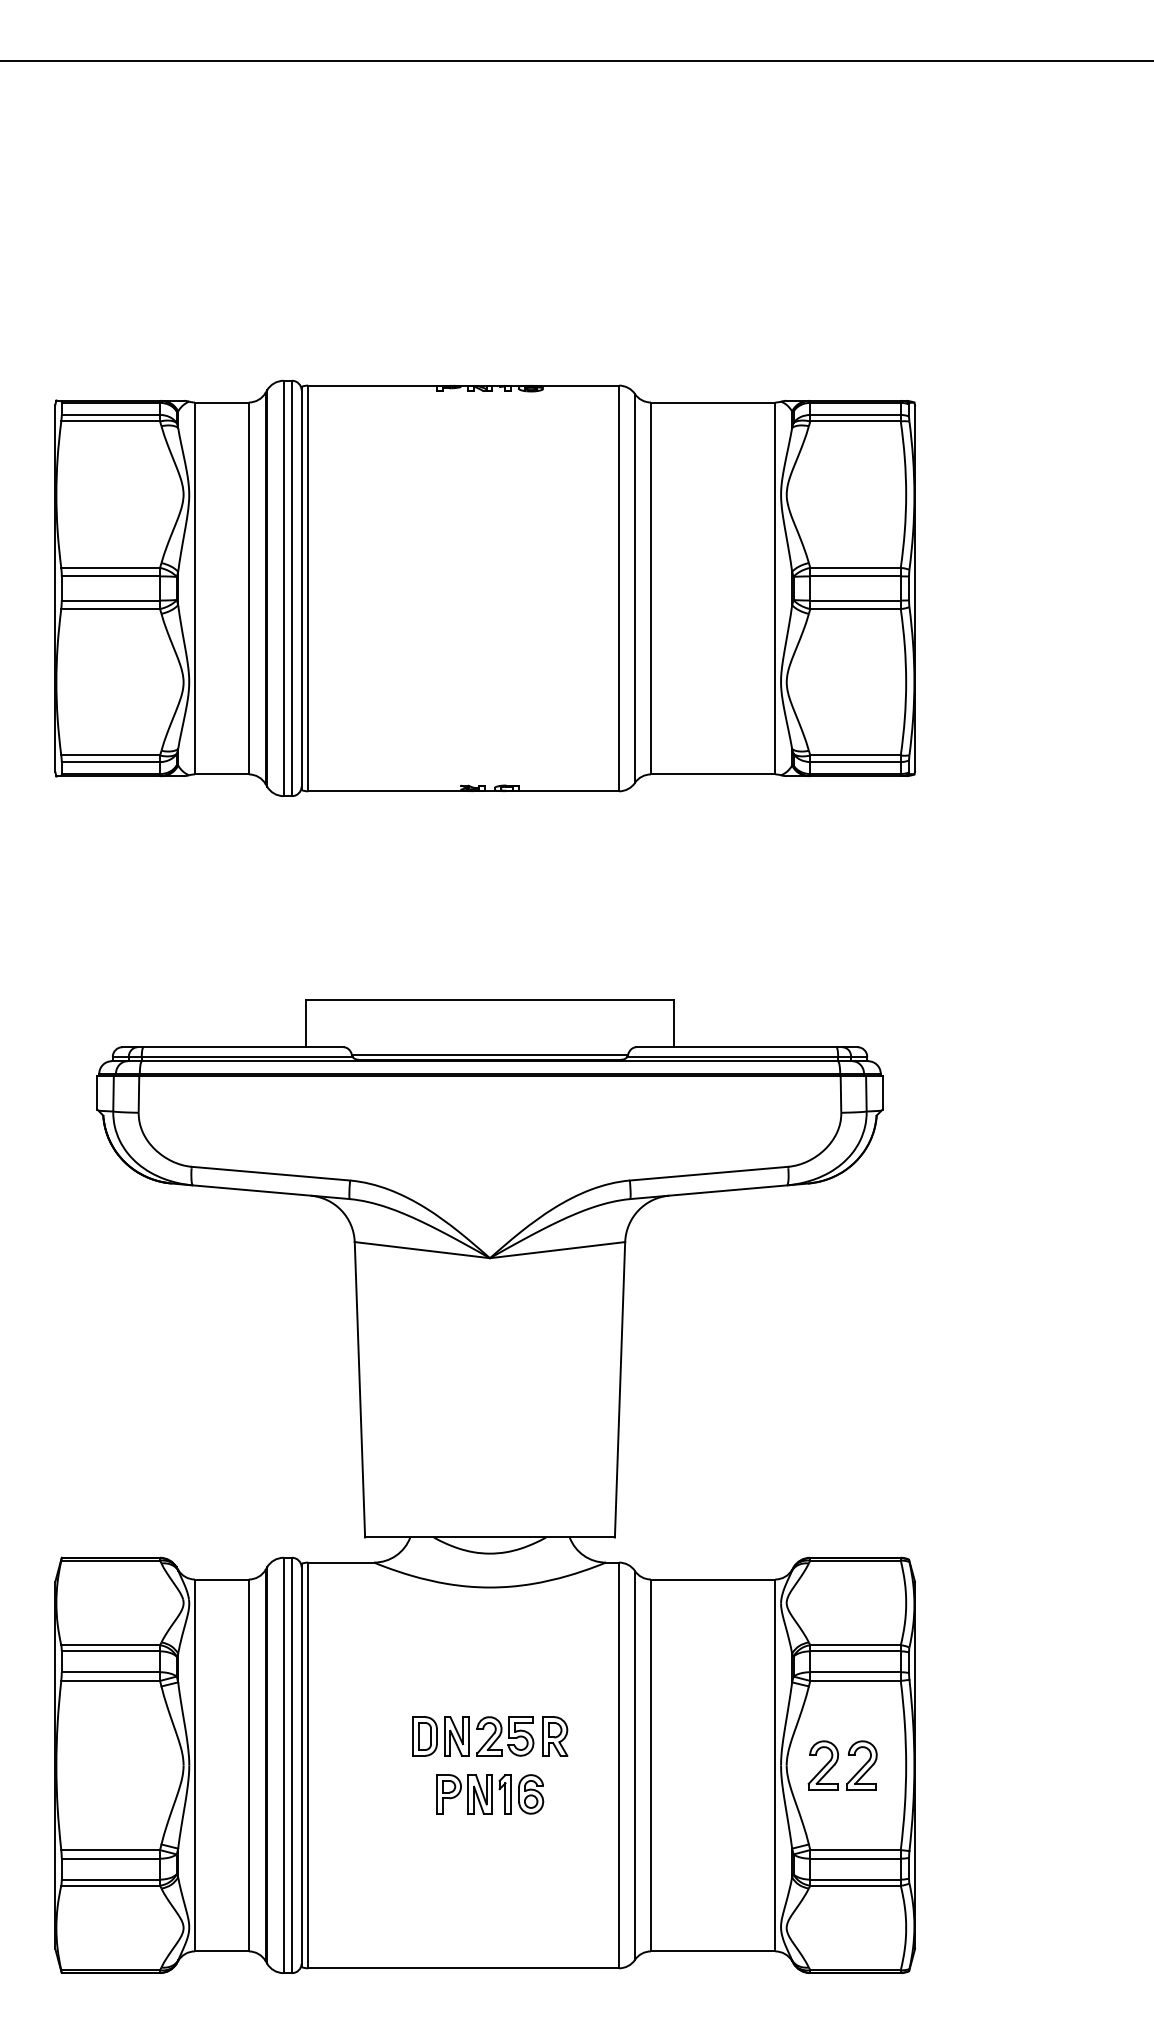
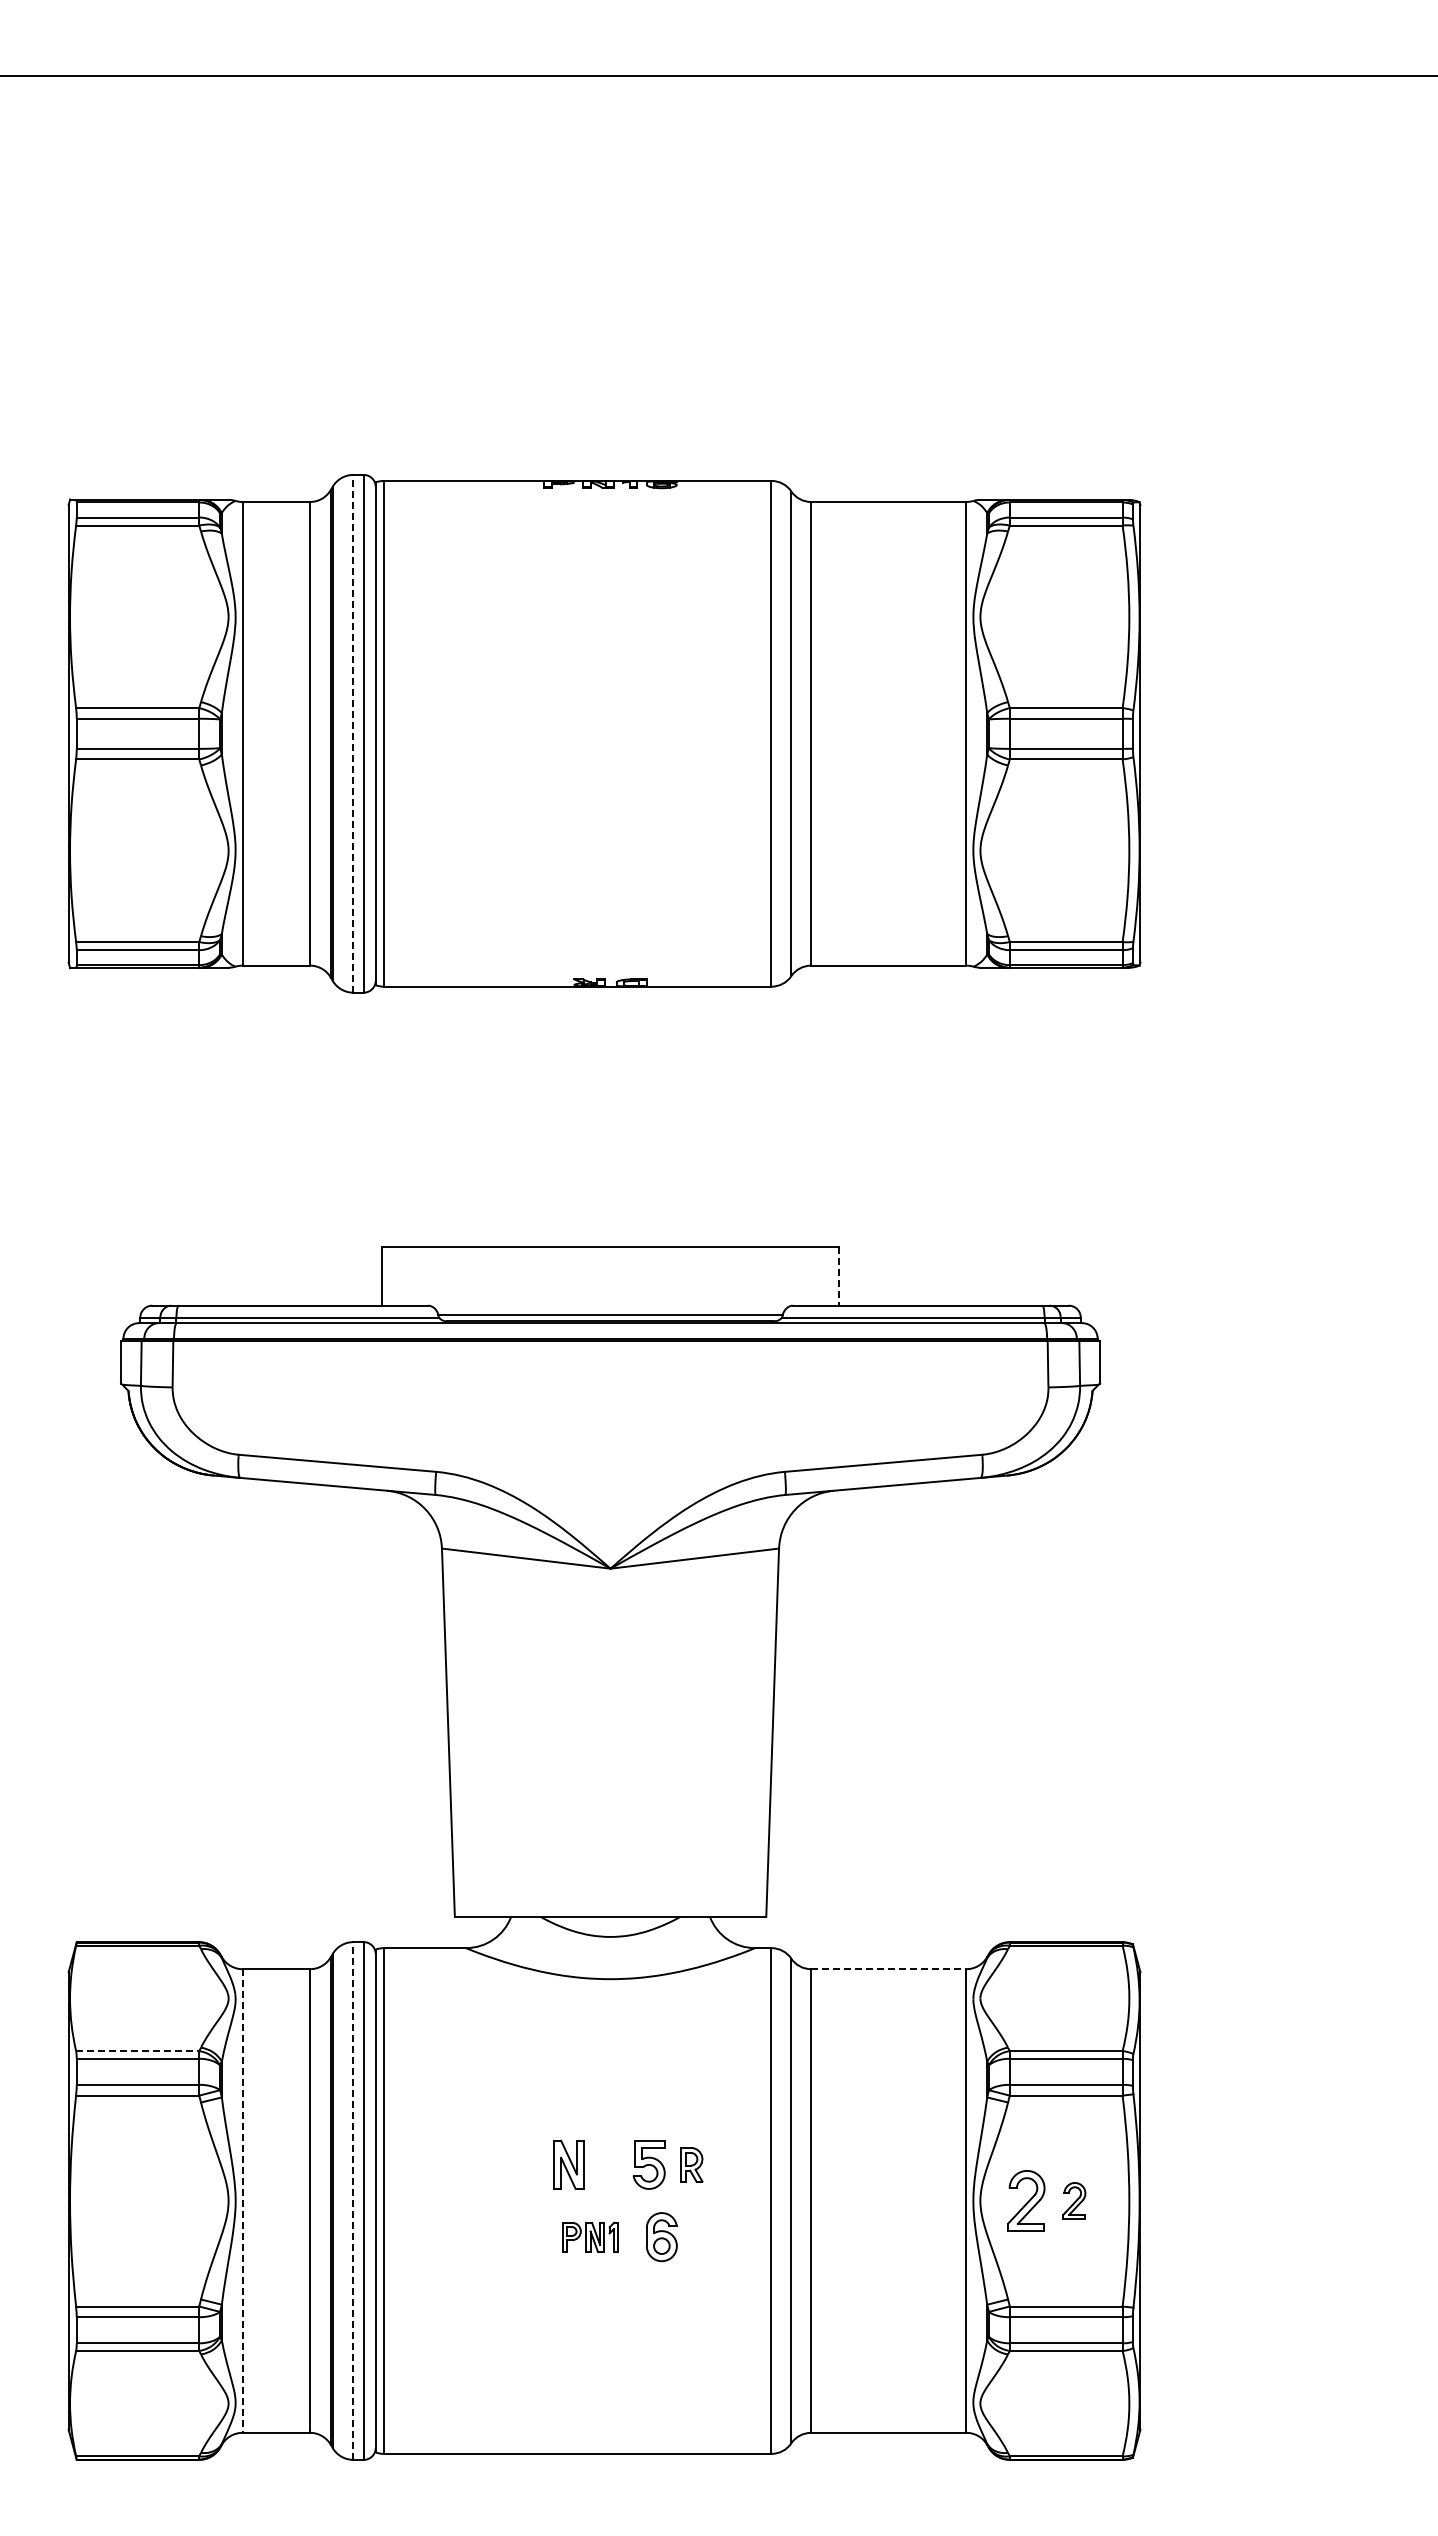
line: (283, 588) -> (353, 733), solid -> dashed
line: (673, 1023) -> (839, 1276), solid -> dashed
line: (712, 1579) -> (888, 1969), solid -> dashed
line: (110, 1645) -> (137, 2051), solid -> dashed
part: (424, 1736) -> (529, 2164), removed
part: (489, 1736) -> (609, 2164), removed
part: (554, 1736) -> (691, 2164), size x0.7
line: (194, 1765) -> (242, 2201), solid -> dashed
line: (283, 1765) -> (353, 2201), solid -> dashed
part: (862, 1765) -> (1074, 2200), size x0.6
part: (473, 1794) -> (590, 2237), size x0.6

